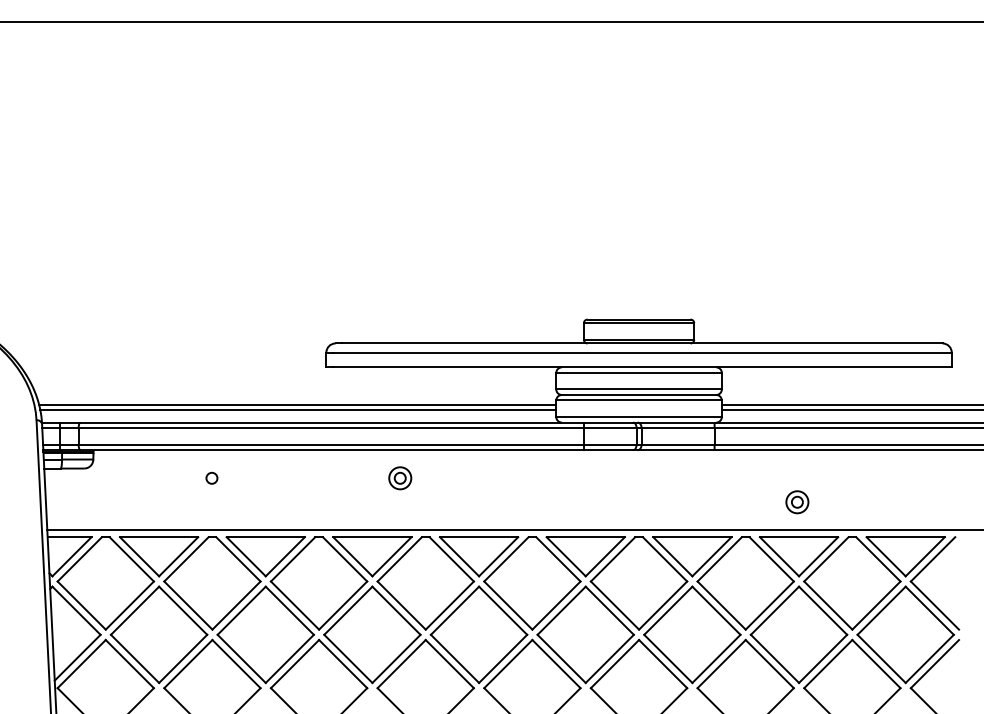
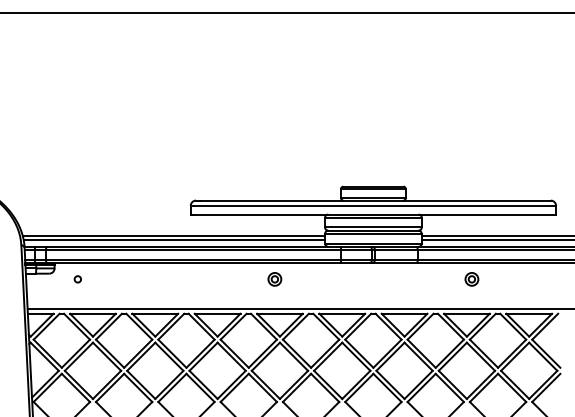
circle: (211, 478) -> (77, 279), moved
part: (399, 478) -> (274, 279), moved
part: (796, 502) -> (471, 279), moved

